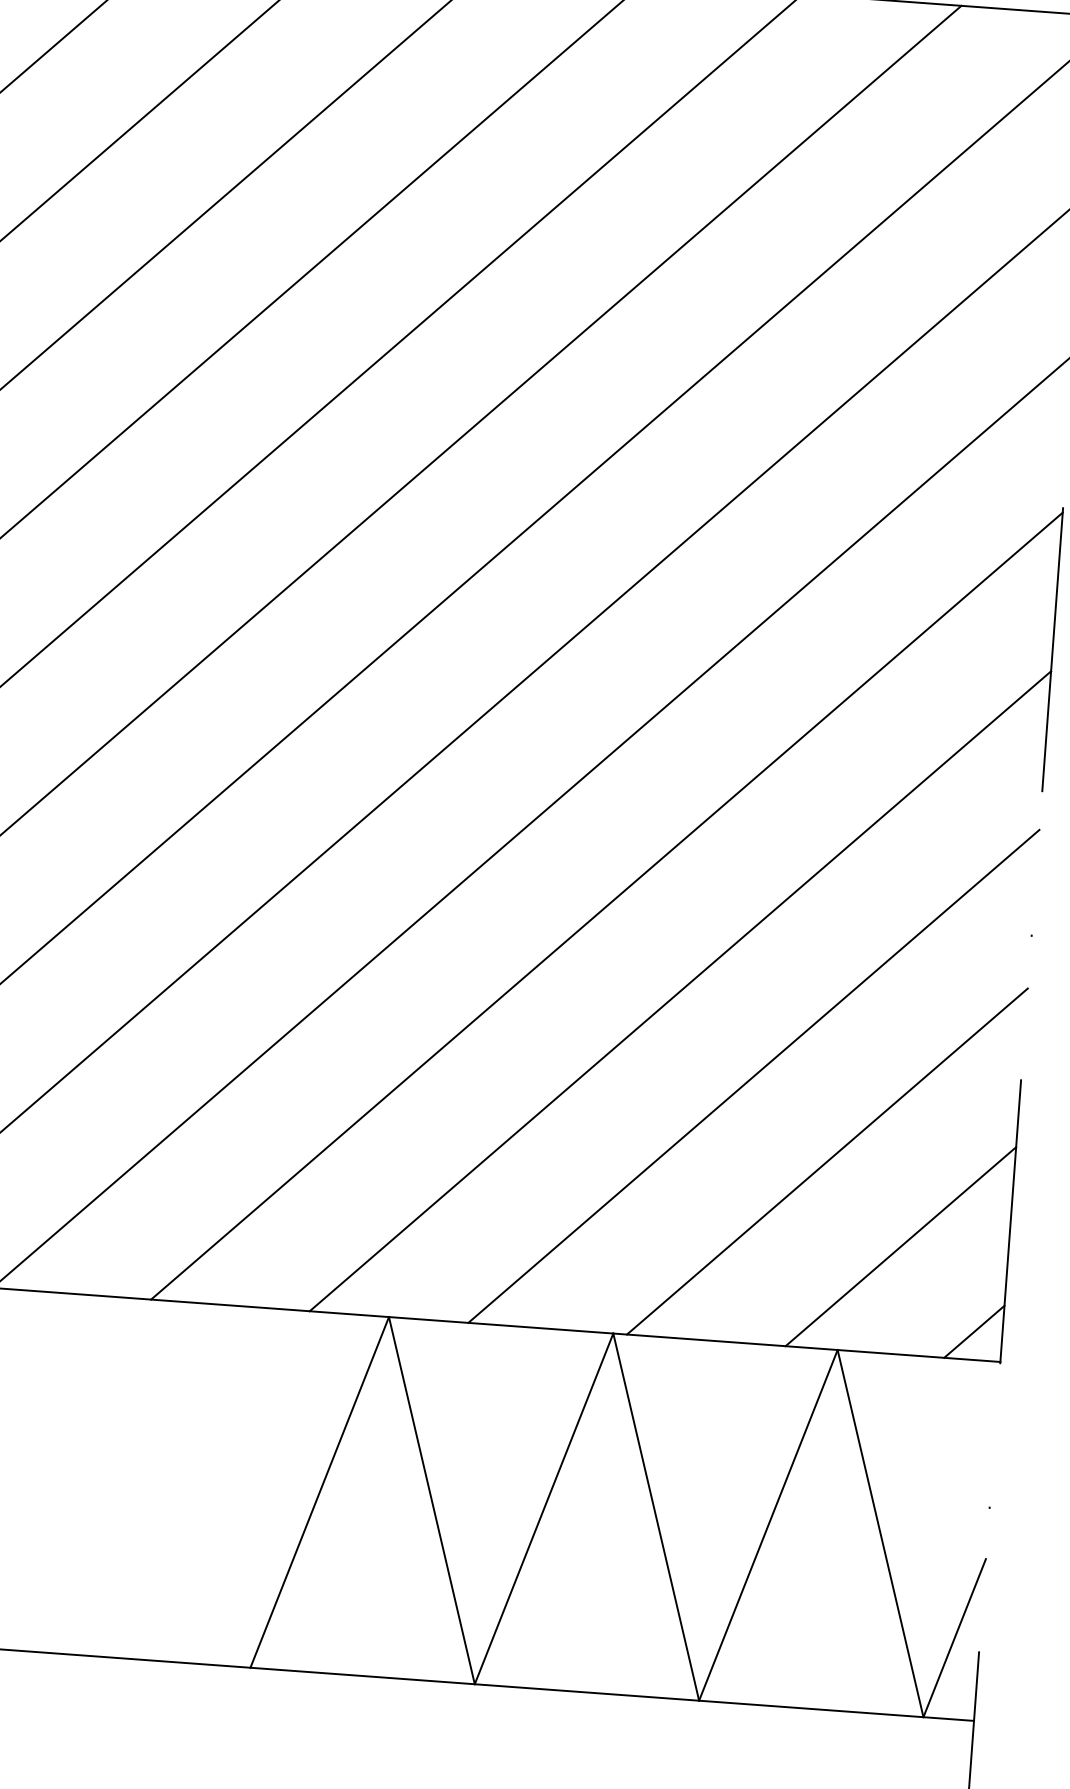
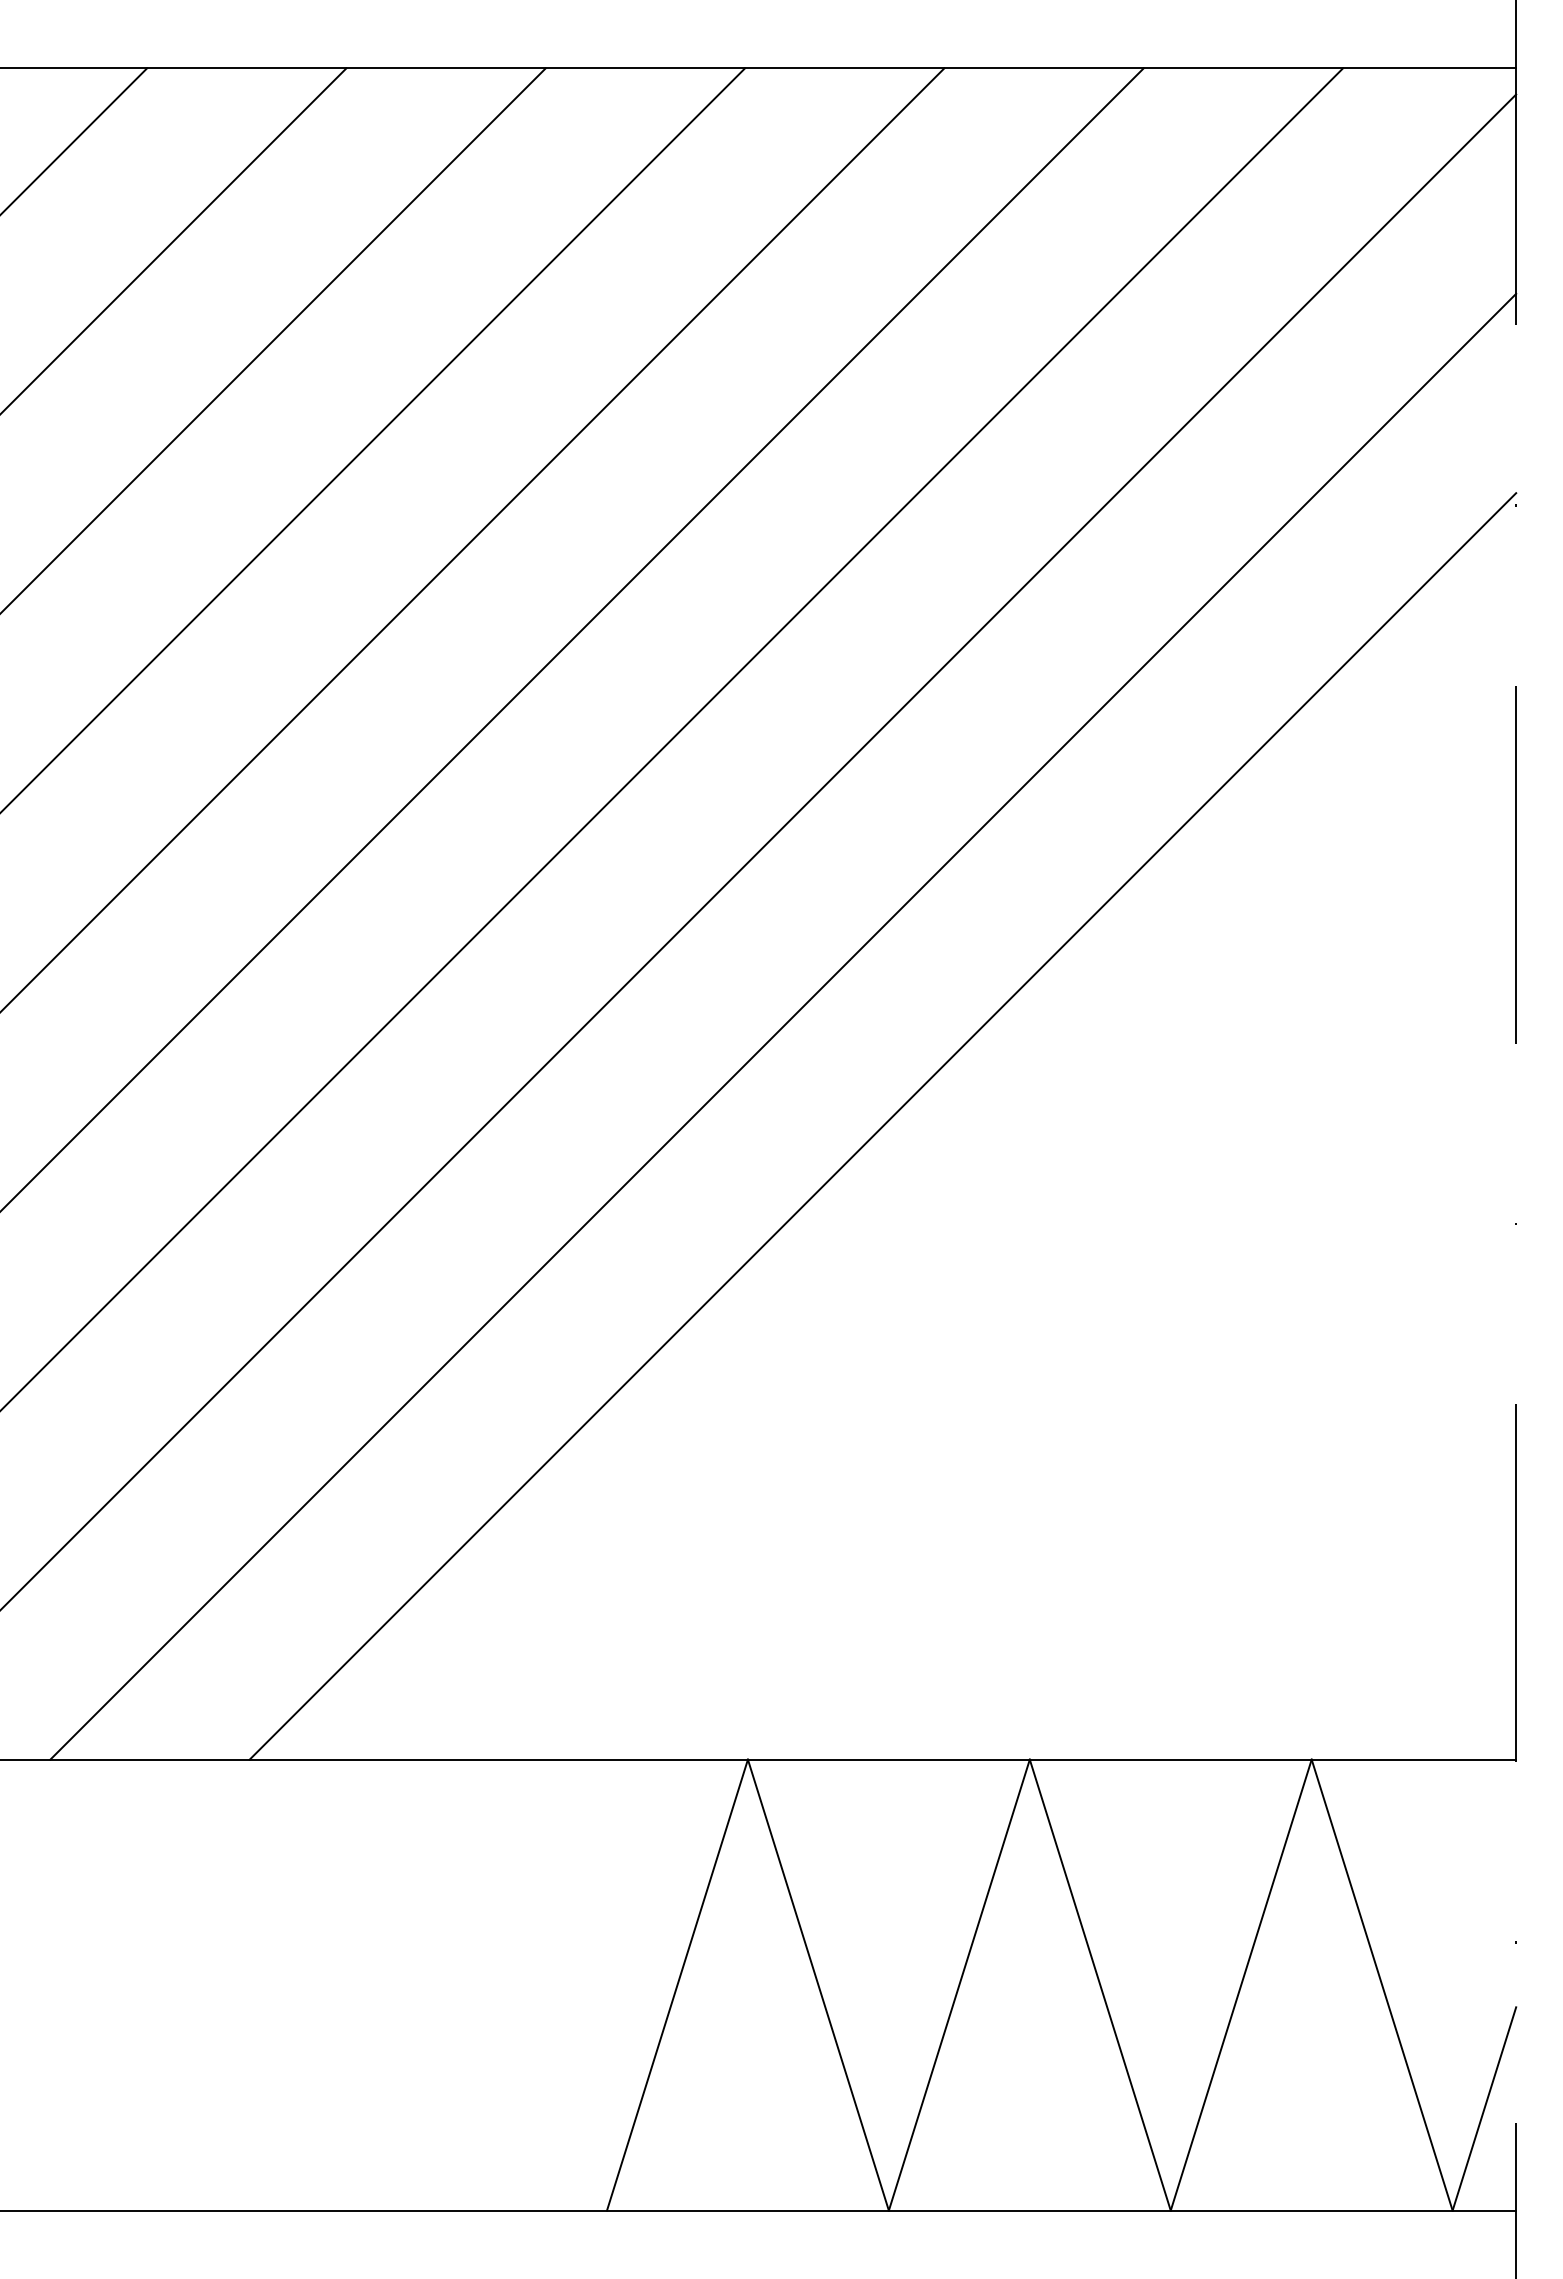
line: (606, 905) -> (982, 1225), removed
line: (680, 991) -> (1082, 1325), removed
line: (753, 1076) -> (1181, 1425), removed
line: (827, 1161) -> (1281, 1524), removed
line: (901, 1246) -> (1381, 1624), removed
line: (974, 1331) -> (1480, 1724), removed

